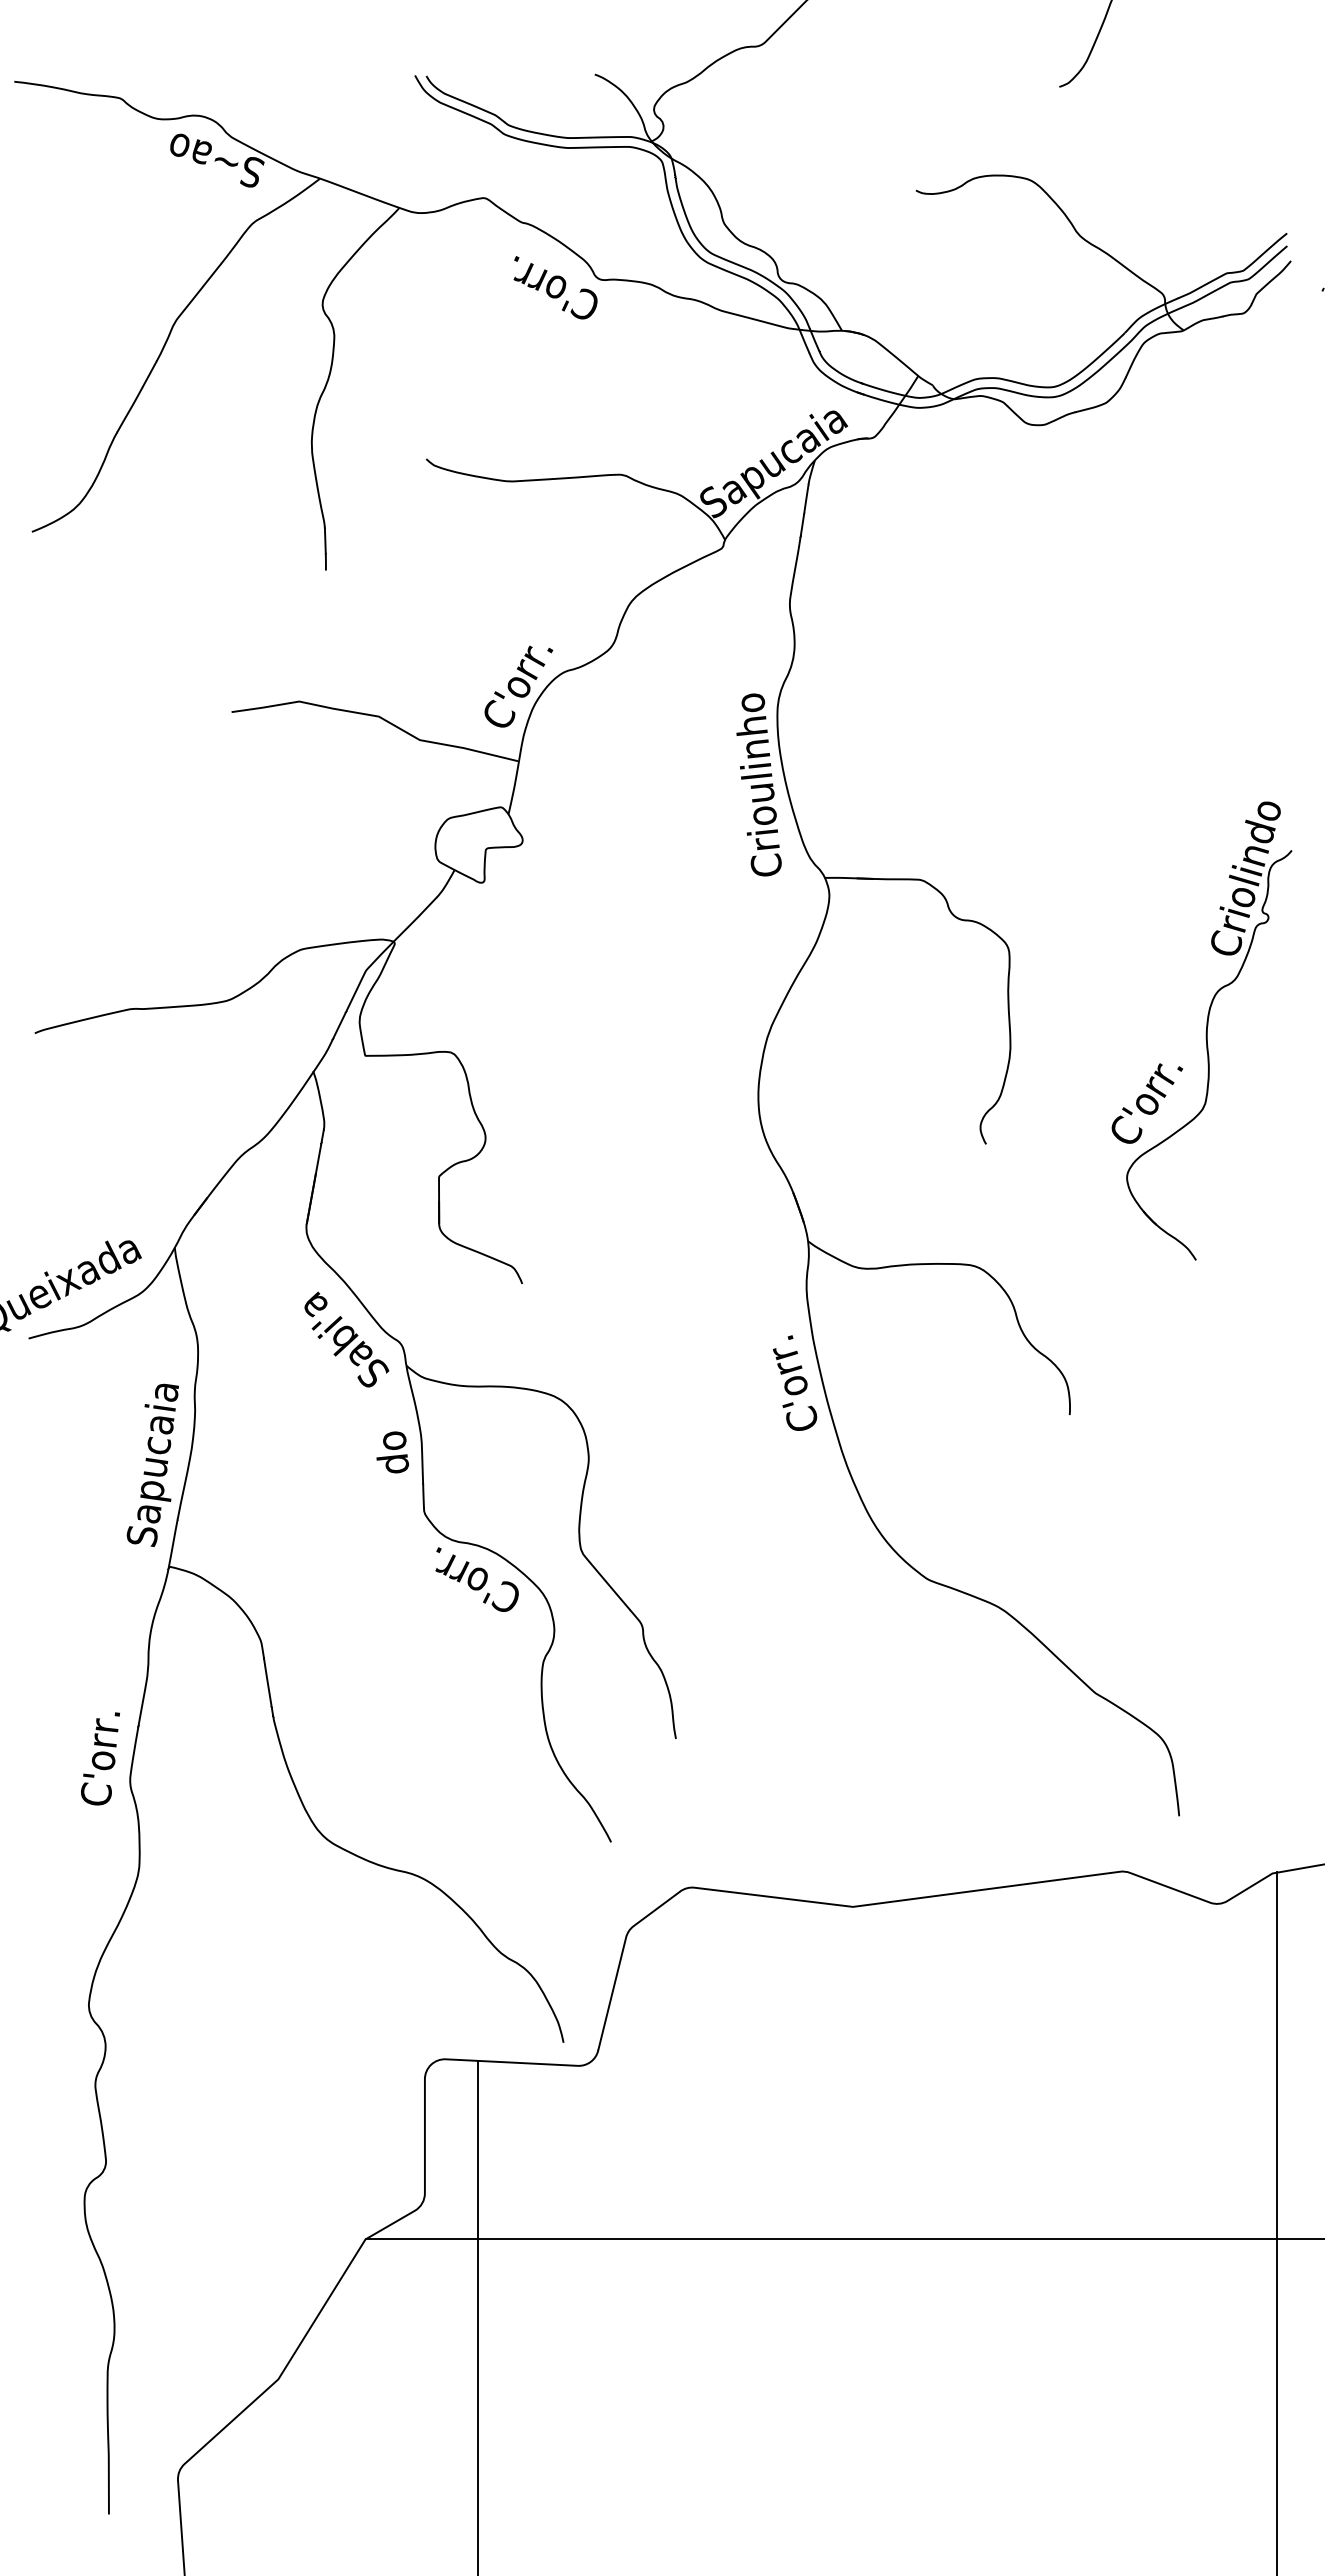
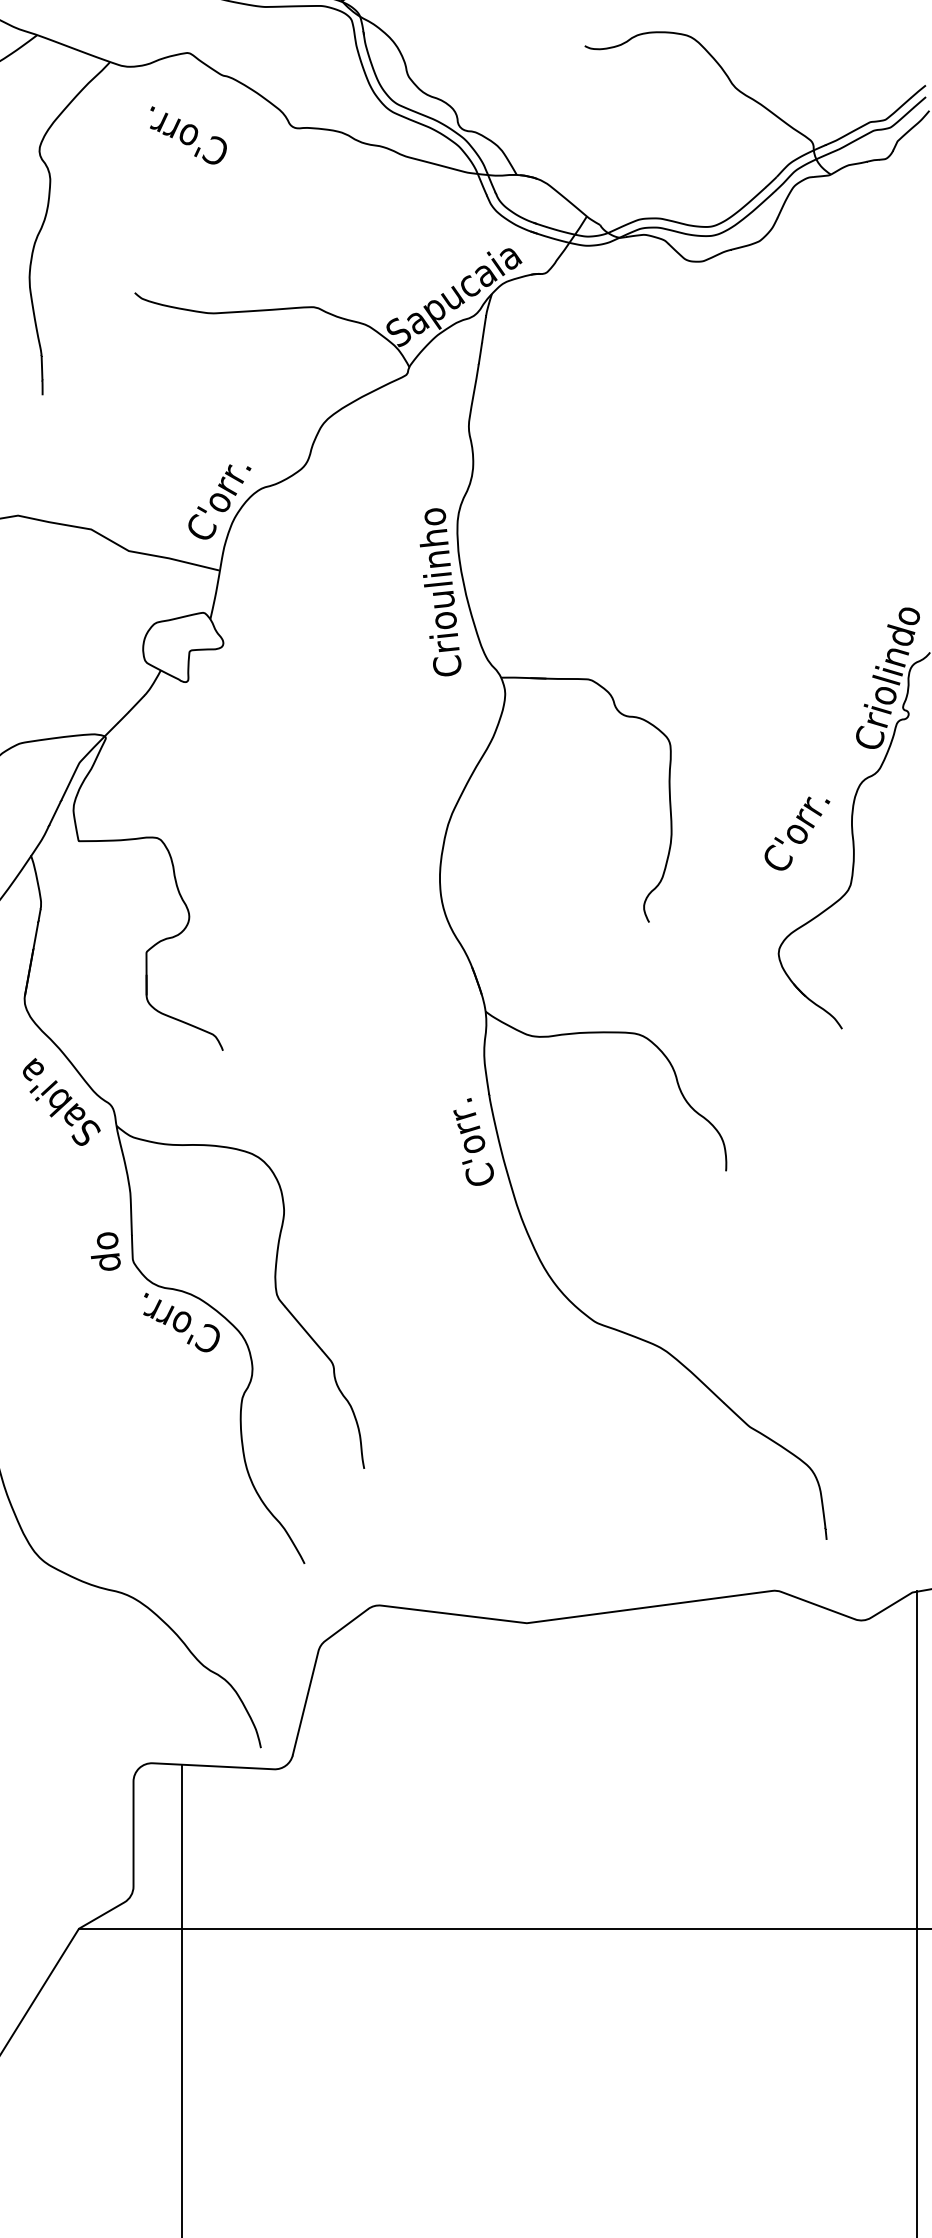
text: (555, 287) -> (188, 135), moved
text: (1147, 1103) -> (797, 833), moved
text: (392, 1452) -> (105, 1251), moved

